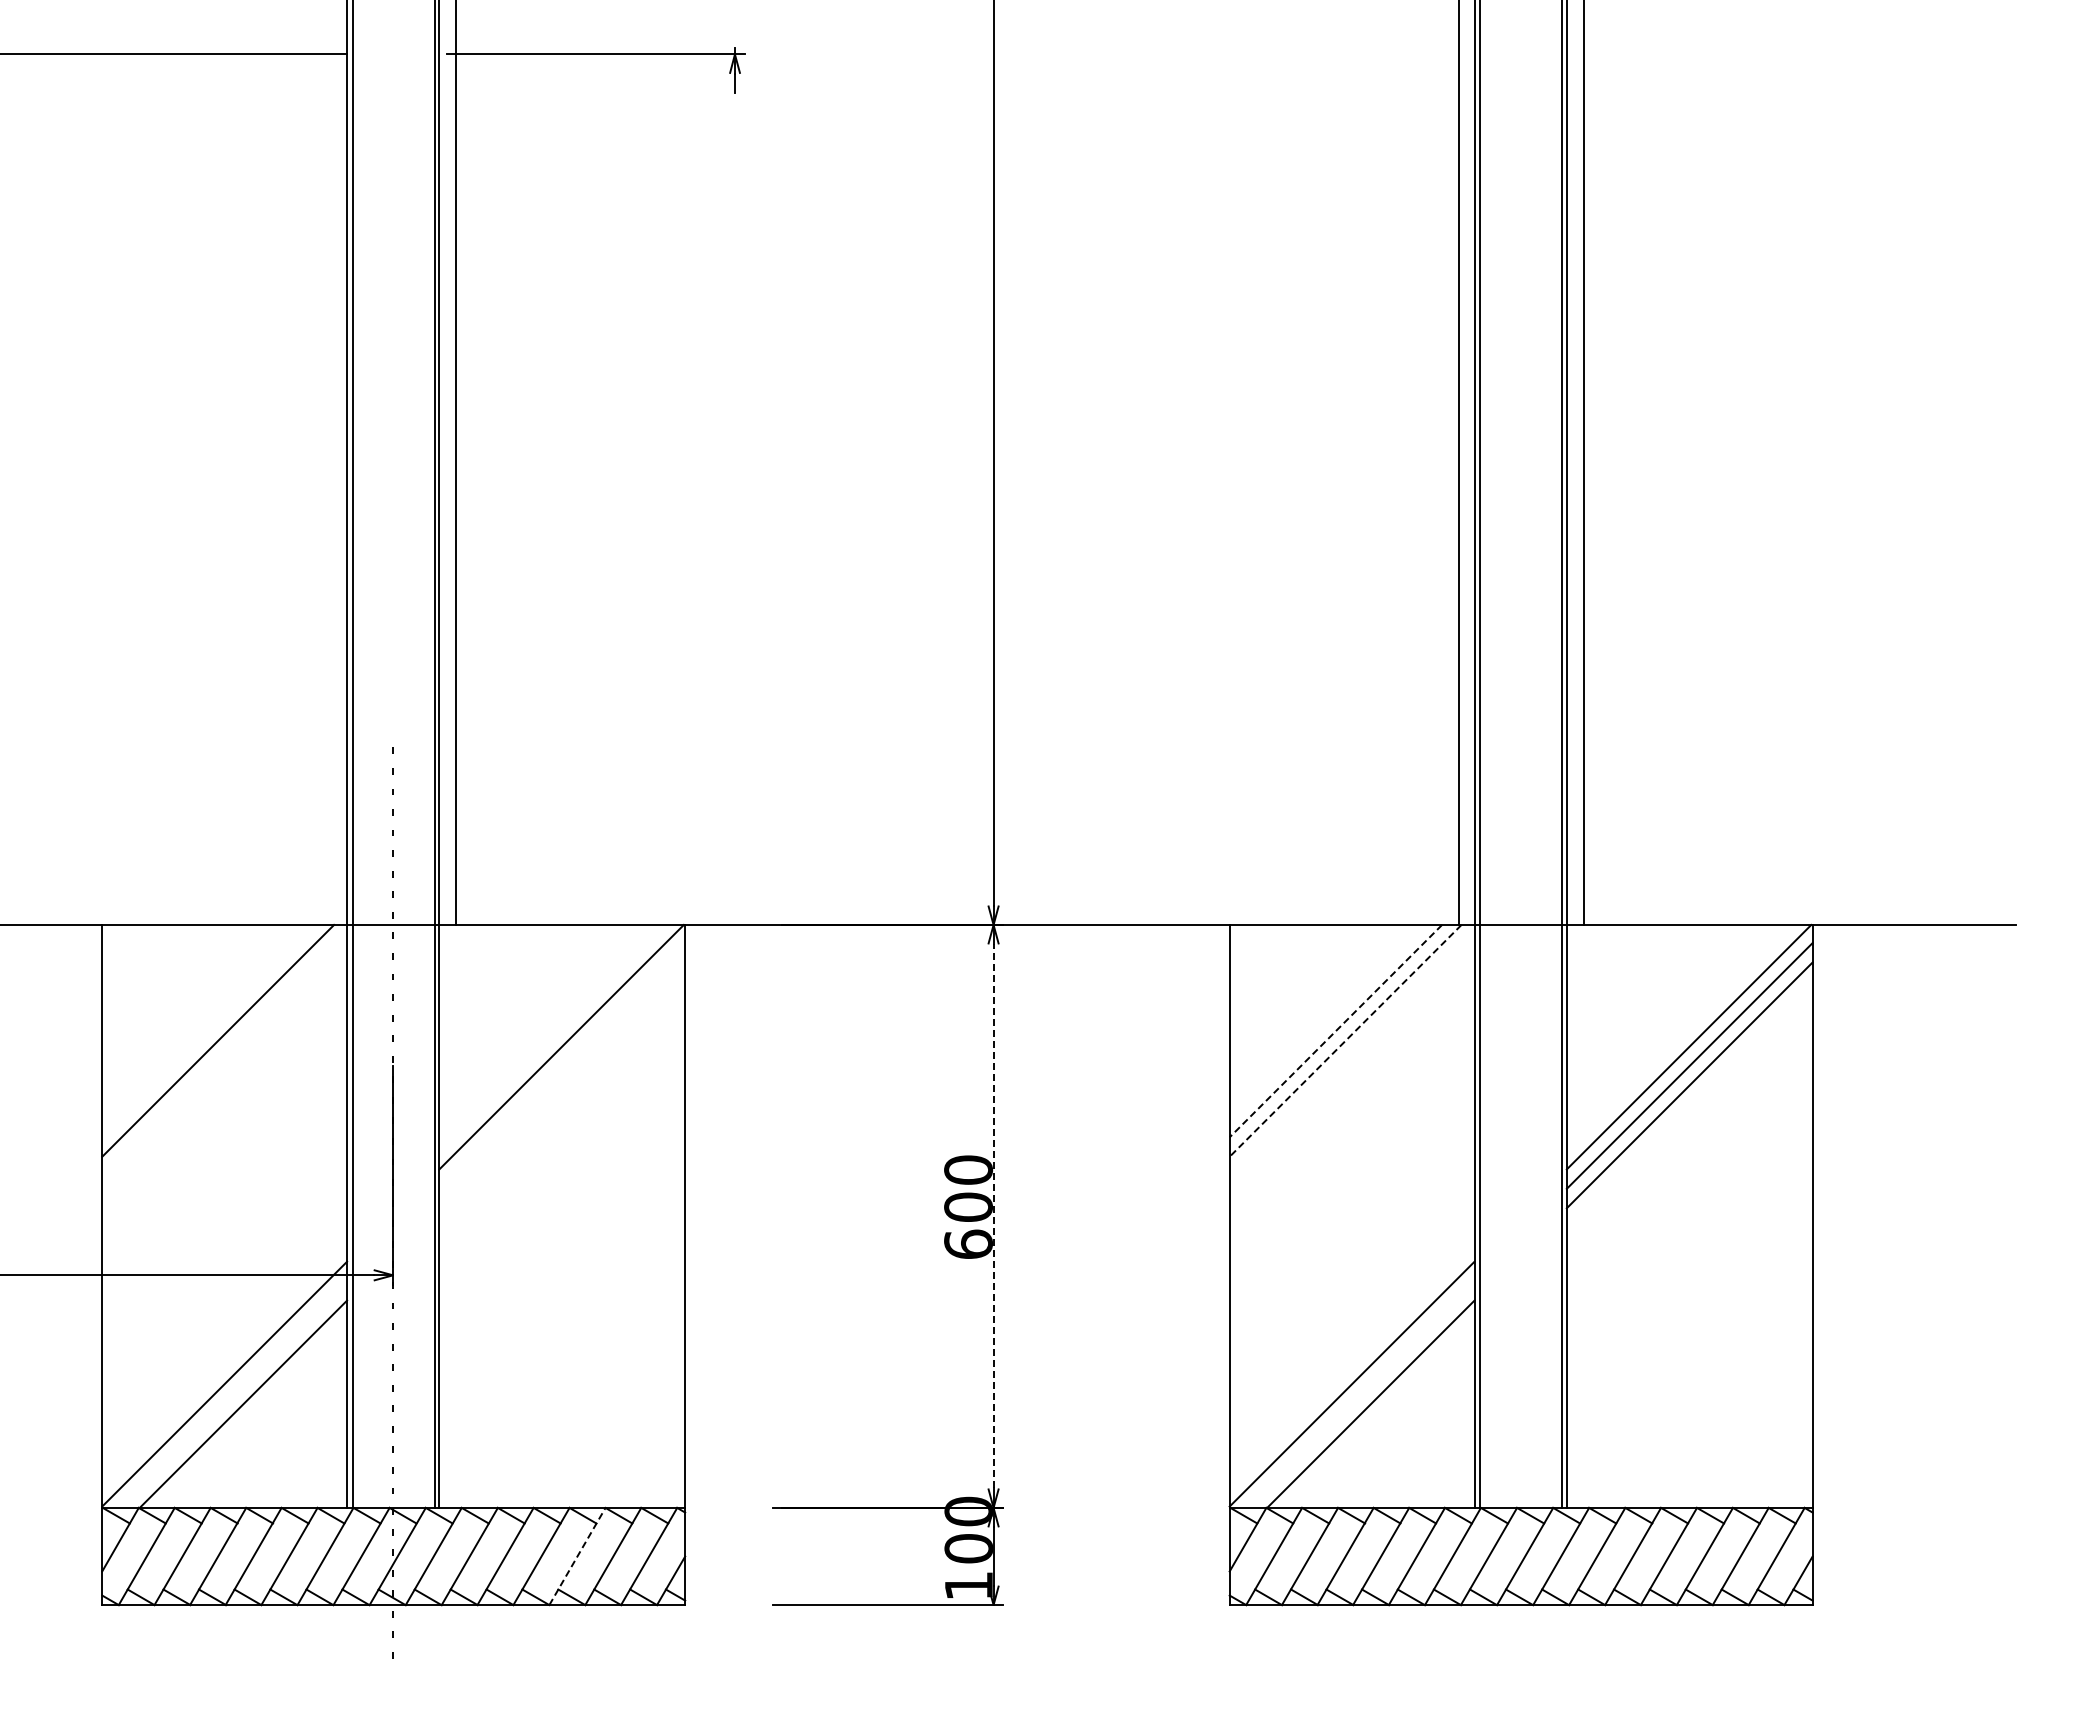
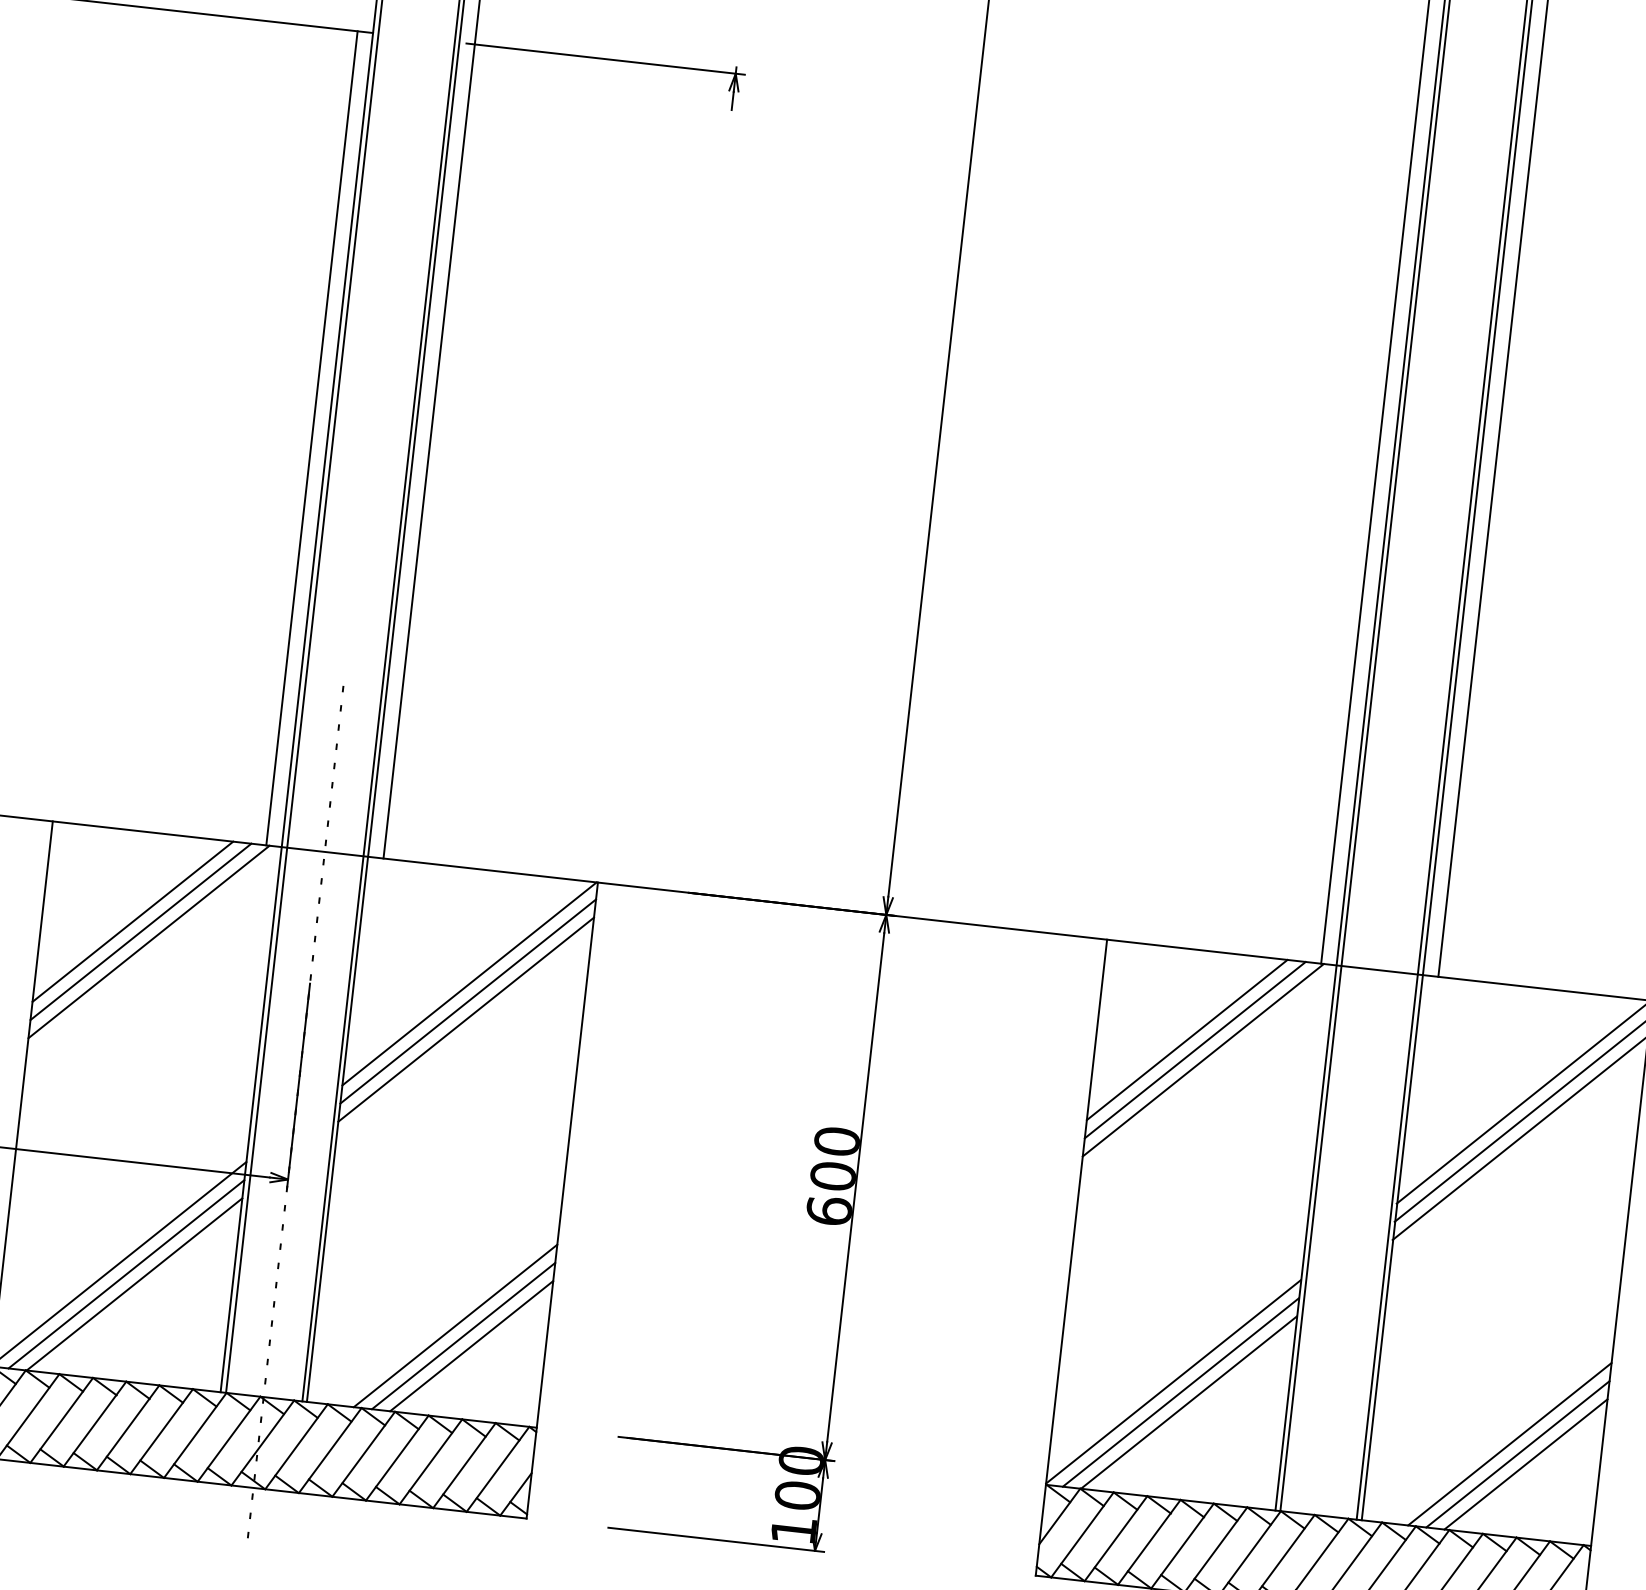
line: (330, 489) -> (311, 438), added
line: (198, 1020) -> (132, 920), added
line: (1325, 1020) -> (1186, 1039), added
line: (208, 1030) -> (141, 931), added
line: (1335, 1031) -> (1194, 1050), dashed -> solid
line: (1345, 1040) -> (1203, 1059), dashed -> solid
line: (562, 1065) -> (468, 1001), added
line: (562, 1085) -> (466, 1019), added
line: (993, 1215) -> (855, 1186), dashed -> solid
line: (233, 1394) -> (126, 1274), added
line: (1360, 1394) -> (1180, 1392), added
line: (587, 1409) -> (455, 1325), added
line: (1714, 1409) -> (1509, 1443), added
line: (596, 1419) -> (463, 1335), added
line: (1724, 1419) -> (1517, 1454), added
line: (606, 1429) -> (471, 1346), added
line: (1733, 1429) -> (1525, 1464), added
line: (577, 1556) -> (430, 1461), dashed -> solid

